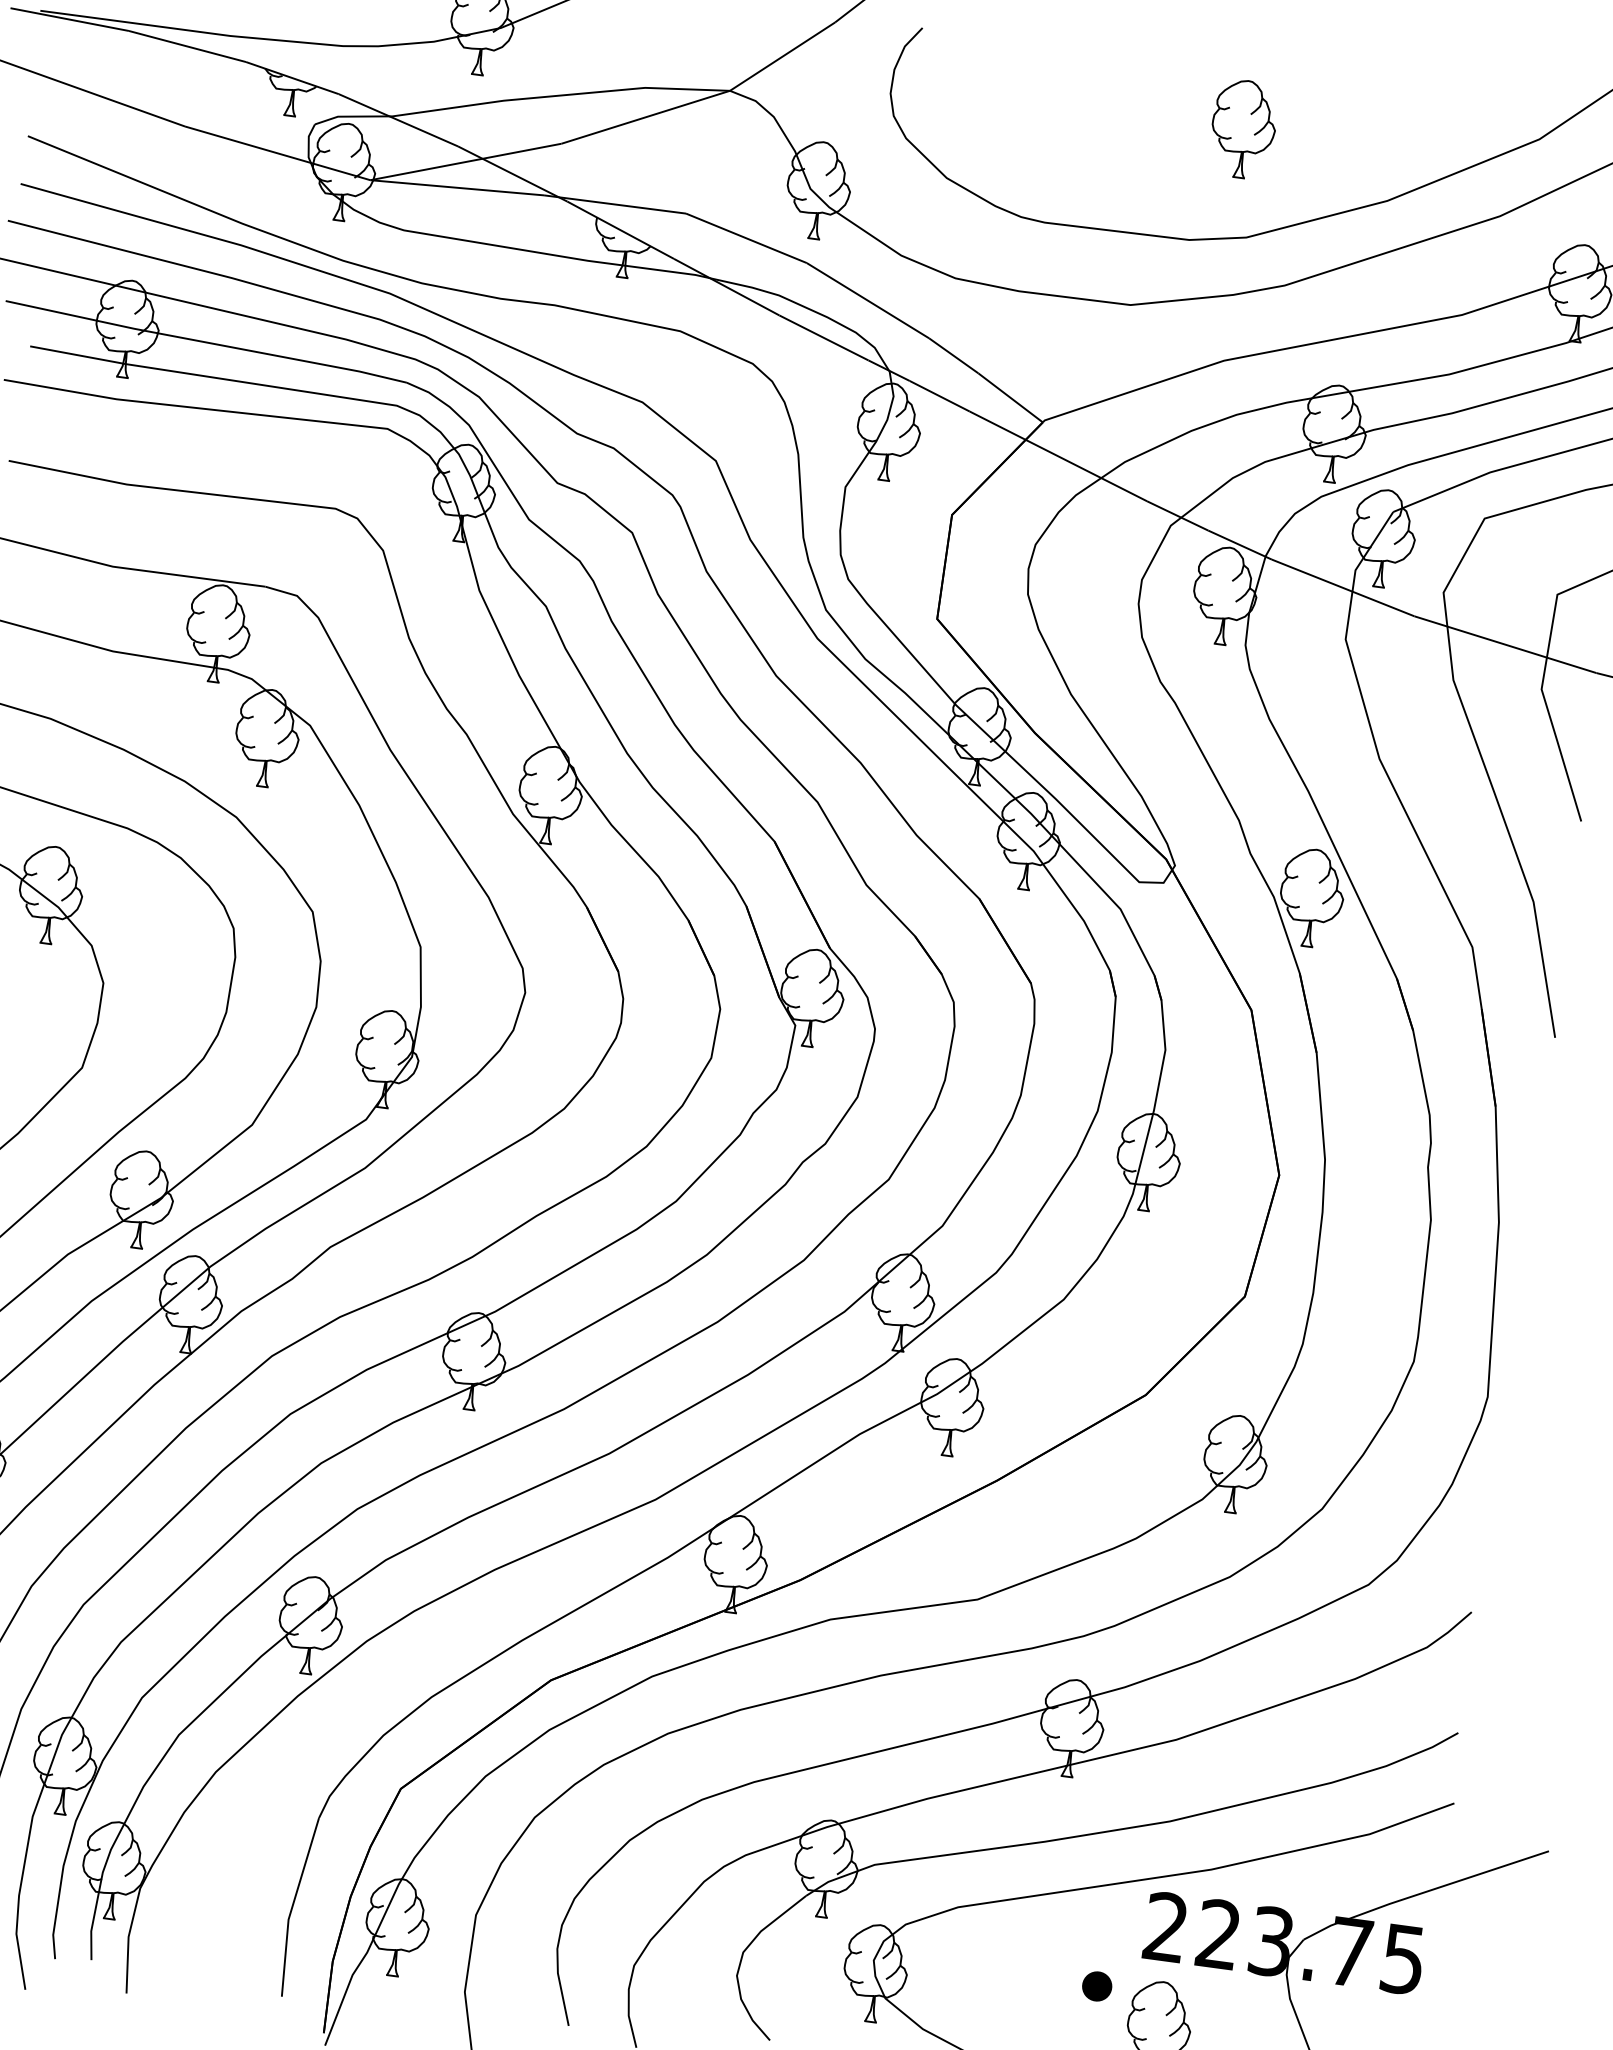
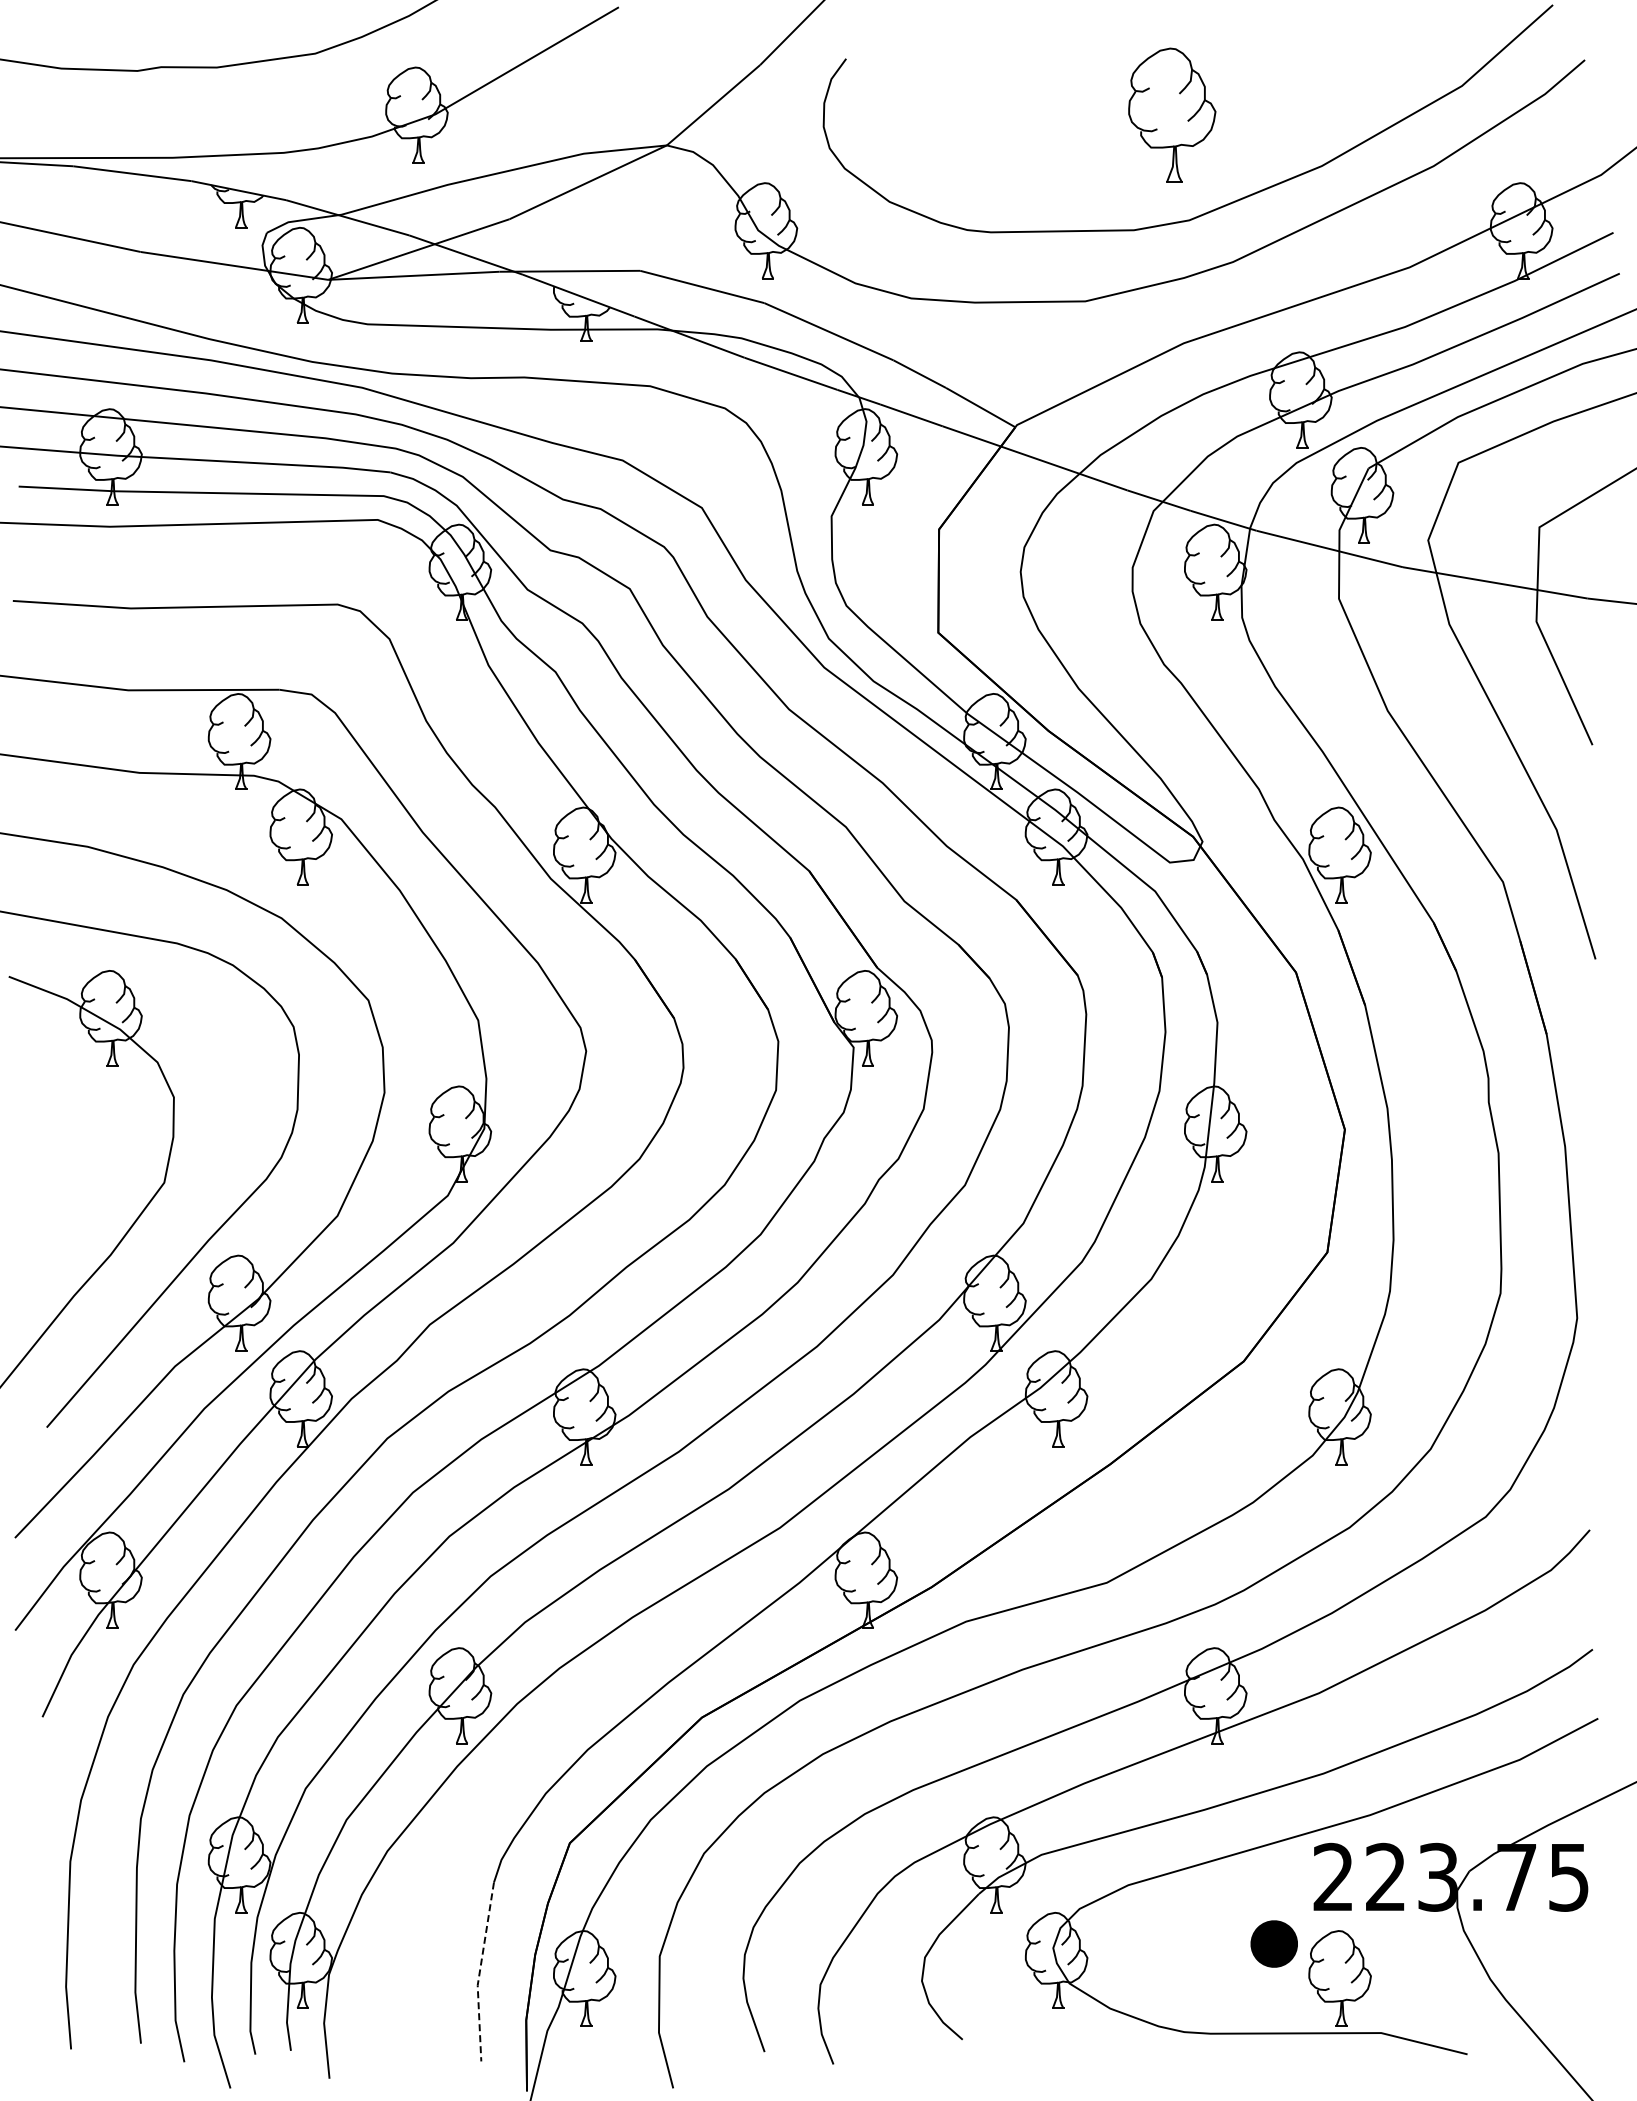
part: (1243, 128) -> (1172, 114), size x1.4
line: (292, 1906) -> (479, 1972), solid -> dashed
part: (1097, 1985) -> (1274, 1943), size x1.6

